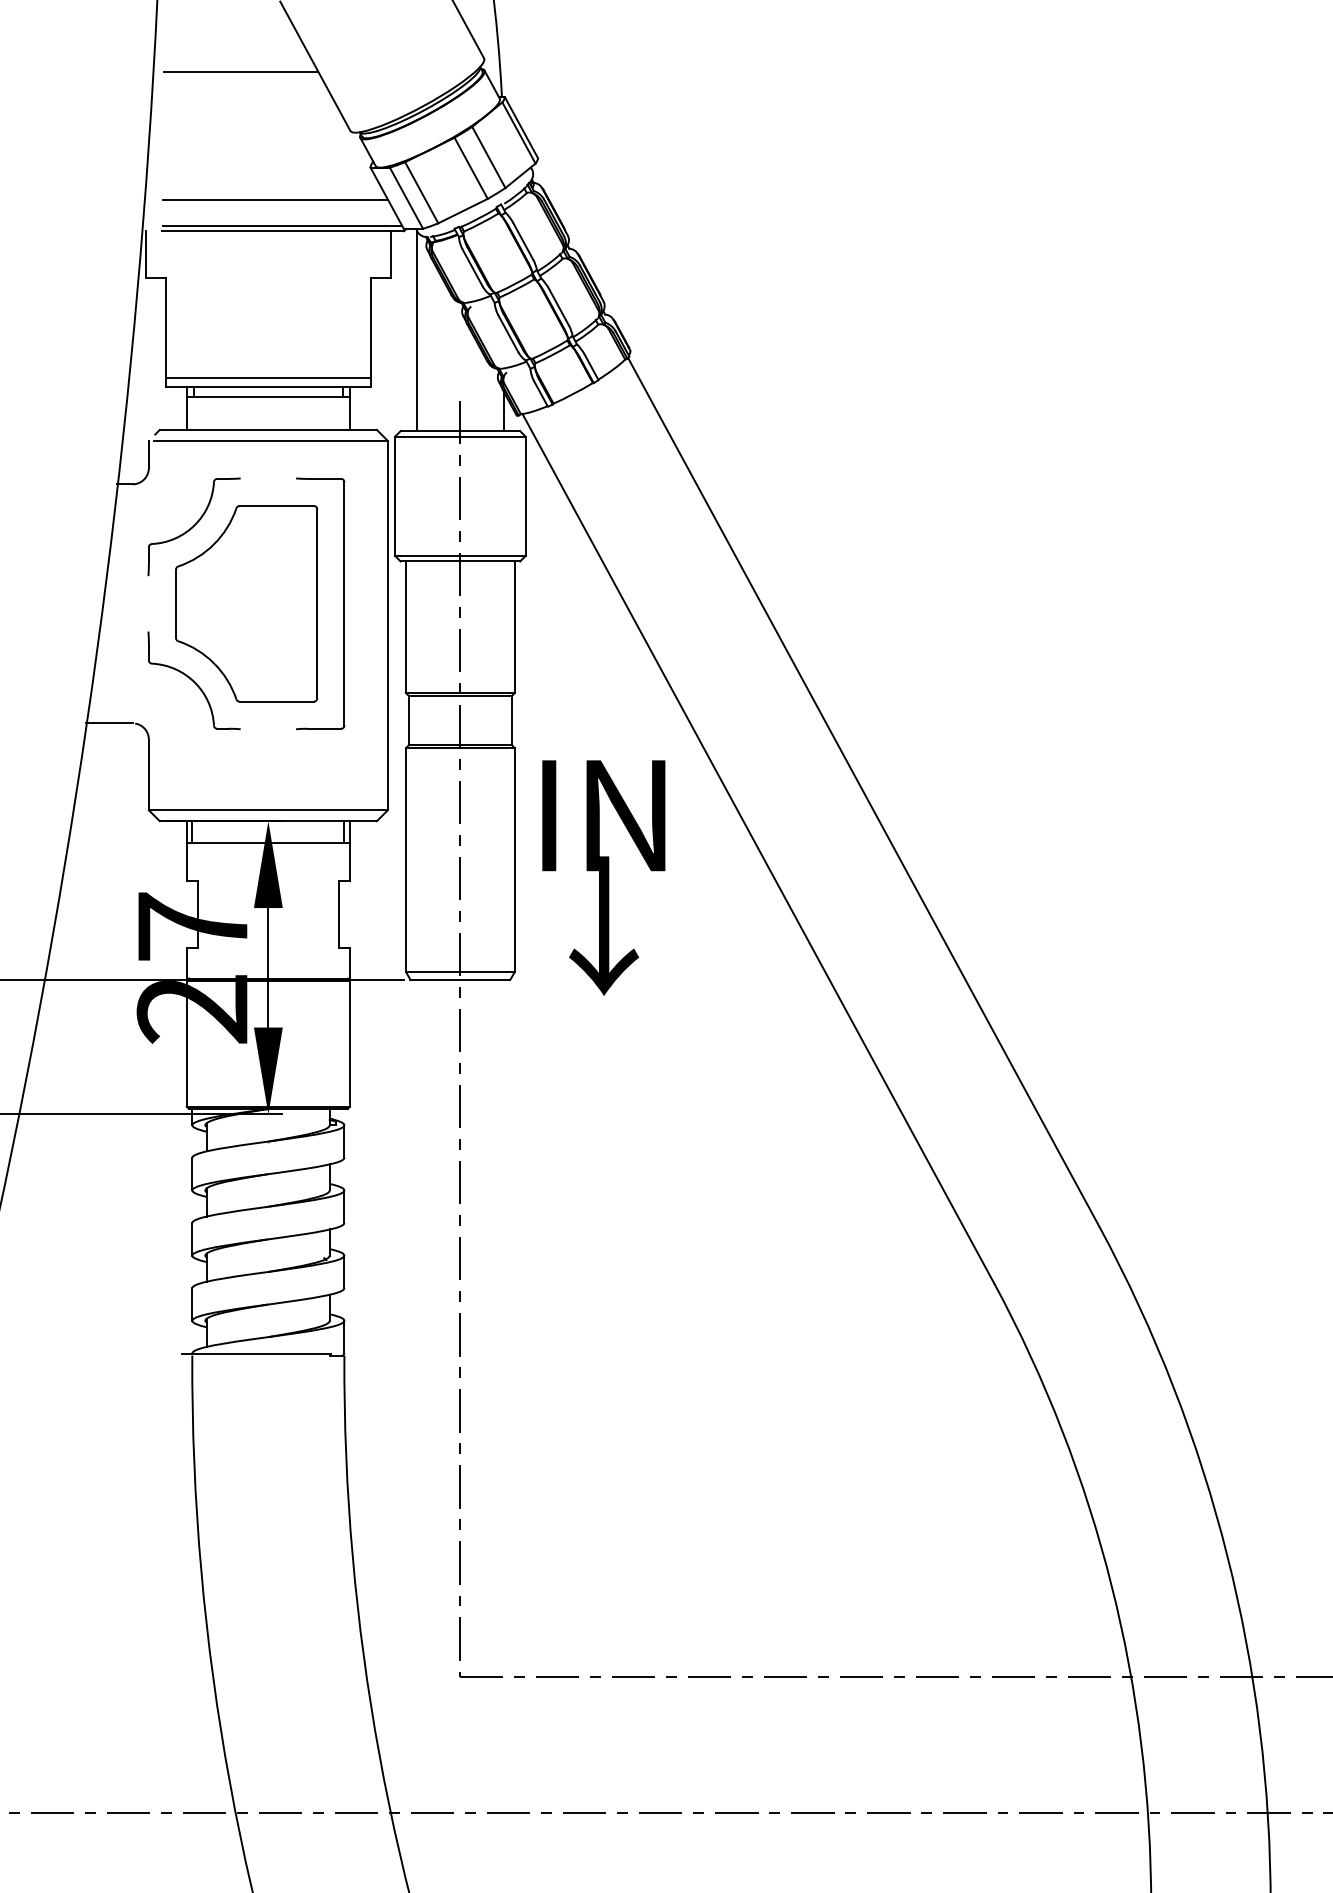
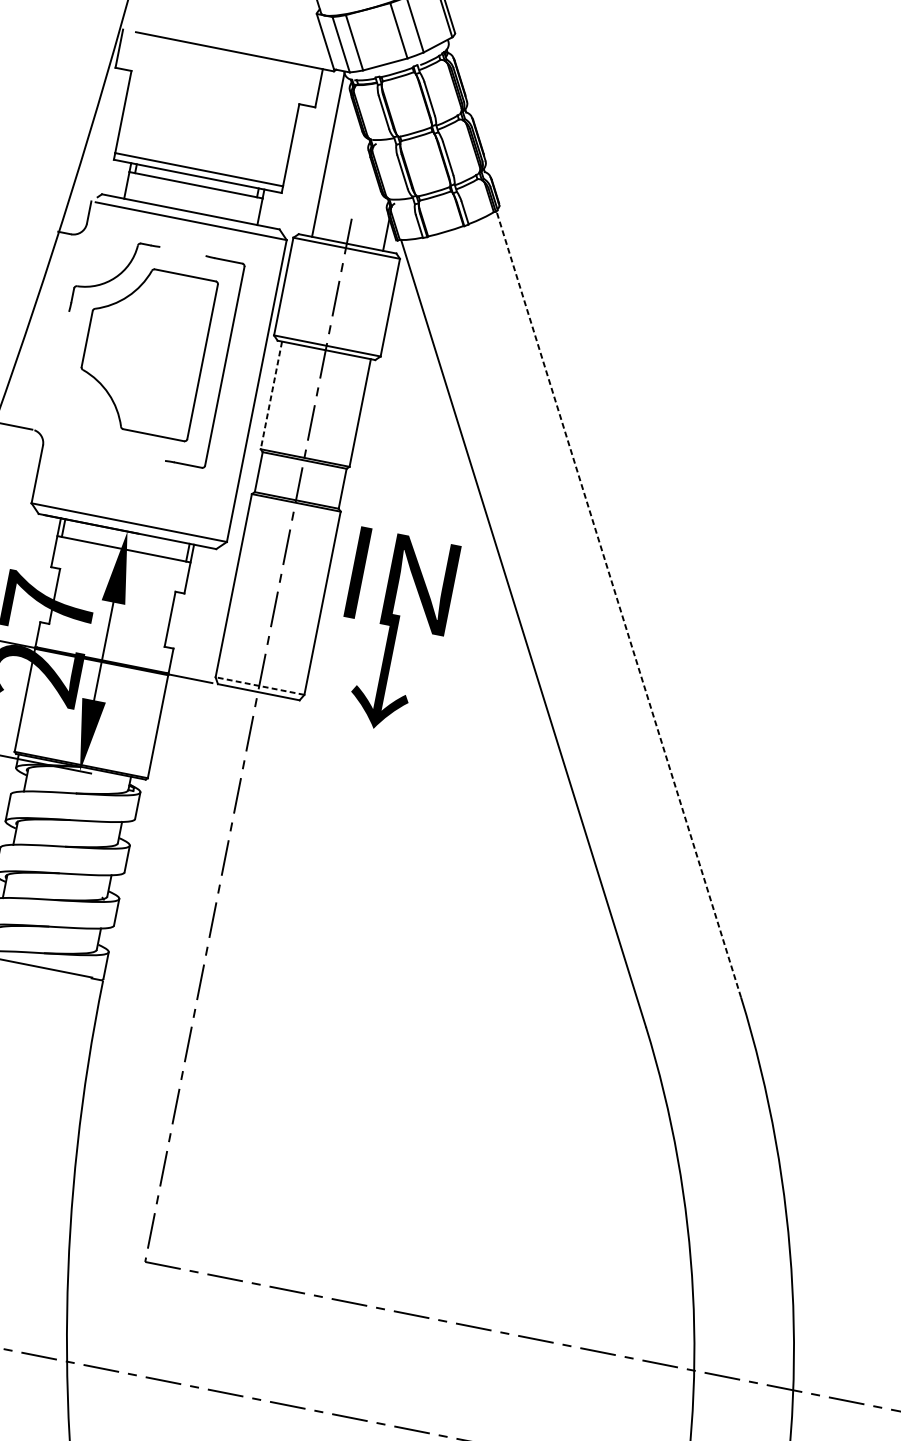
line: (275, 200) -> (233, 25), removed
line: (282, 225) -> (235, 47), removed
line: (406, 627) -> (271, 395), solid -> dashed
part: (193, 680) -> (89, 404), removed
line: (863, 791) -> (618, 603), solid -> dashed
line: (459, 972) -> (259, 686), solid -> dashed

